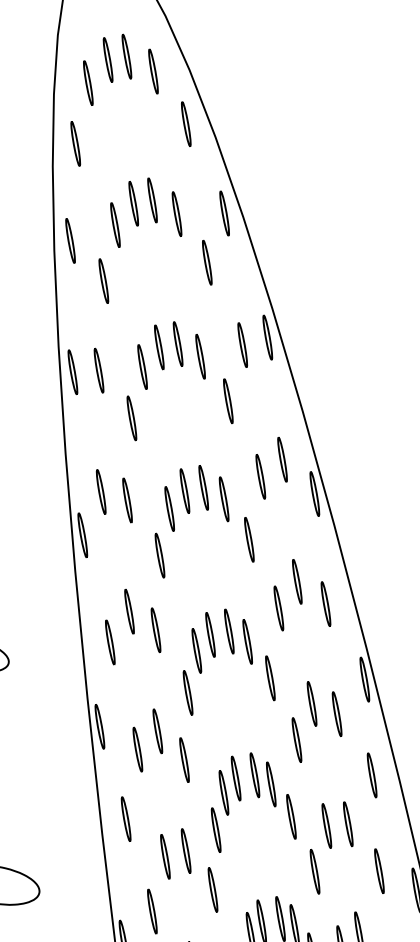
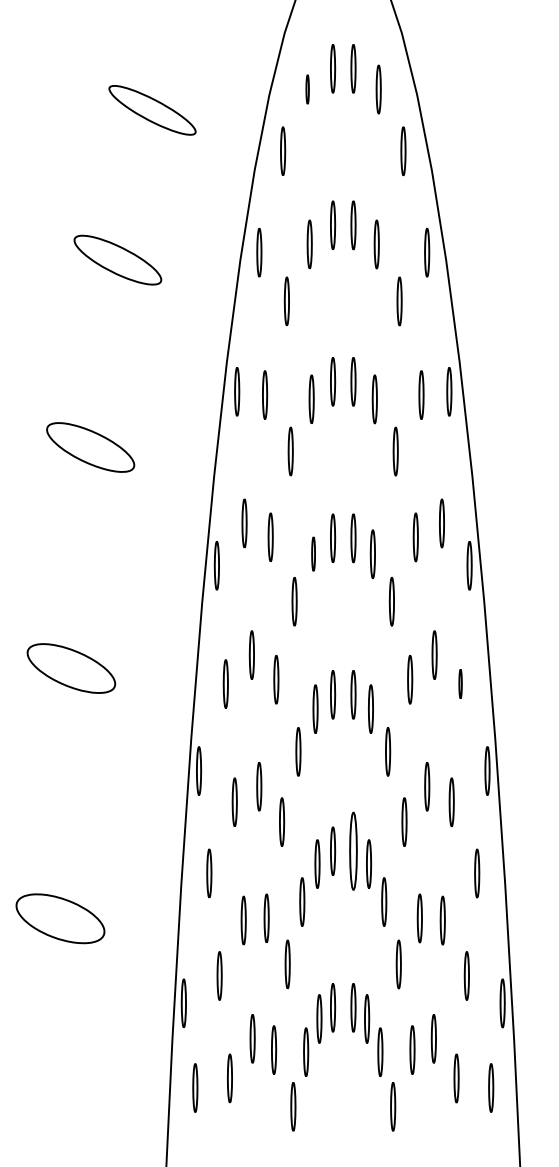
part: (88, 83) -> (307, 89), size x0.6
part: (169, 508) -> (313, 553), size x0.7
part: (325, 603) -> (460, 683), size x0.6
part: (254, 775) -> (353, 851), size x1.6

